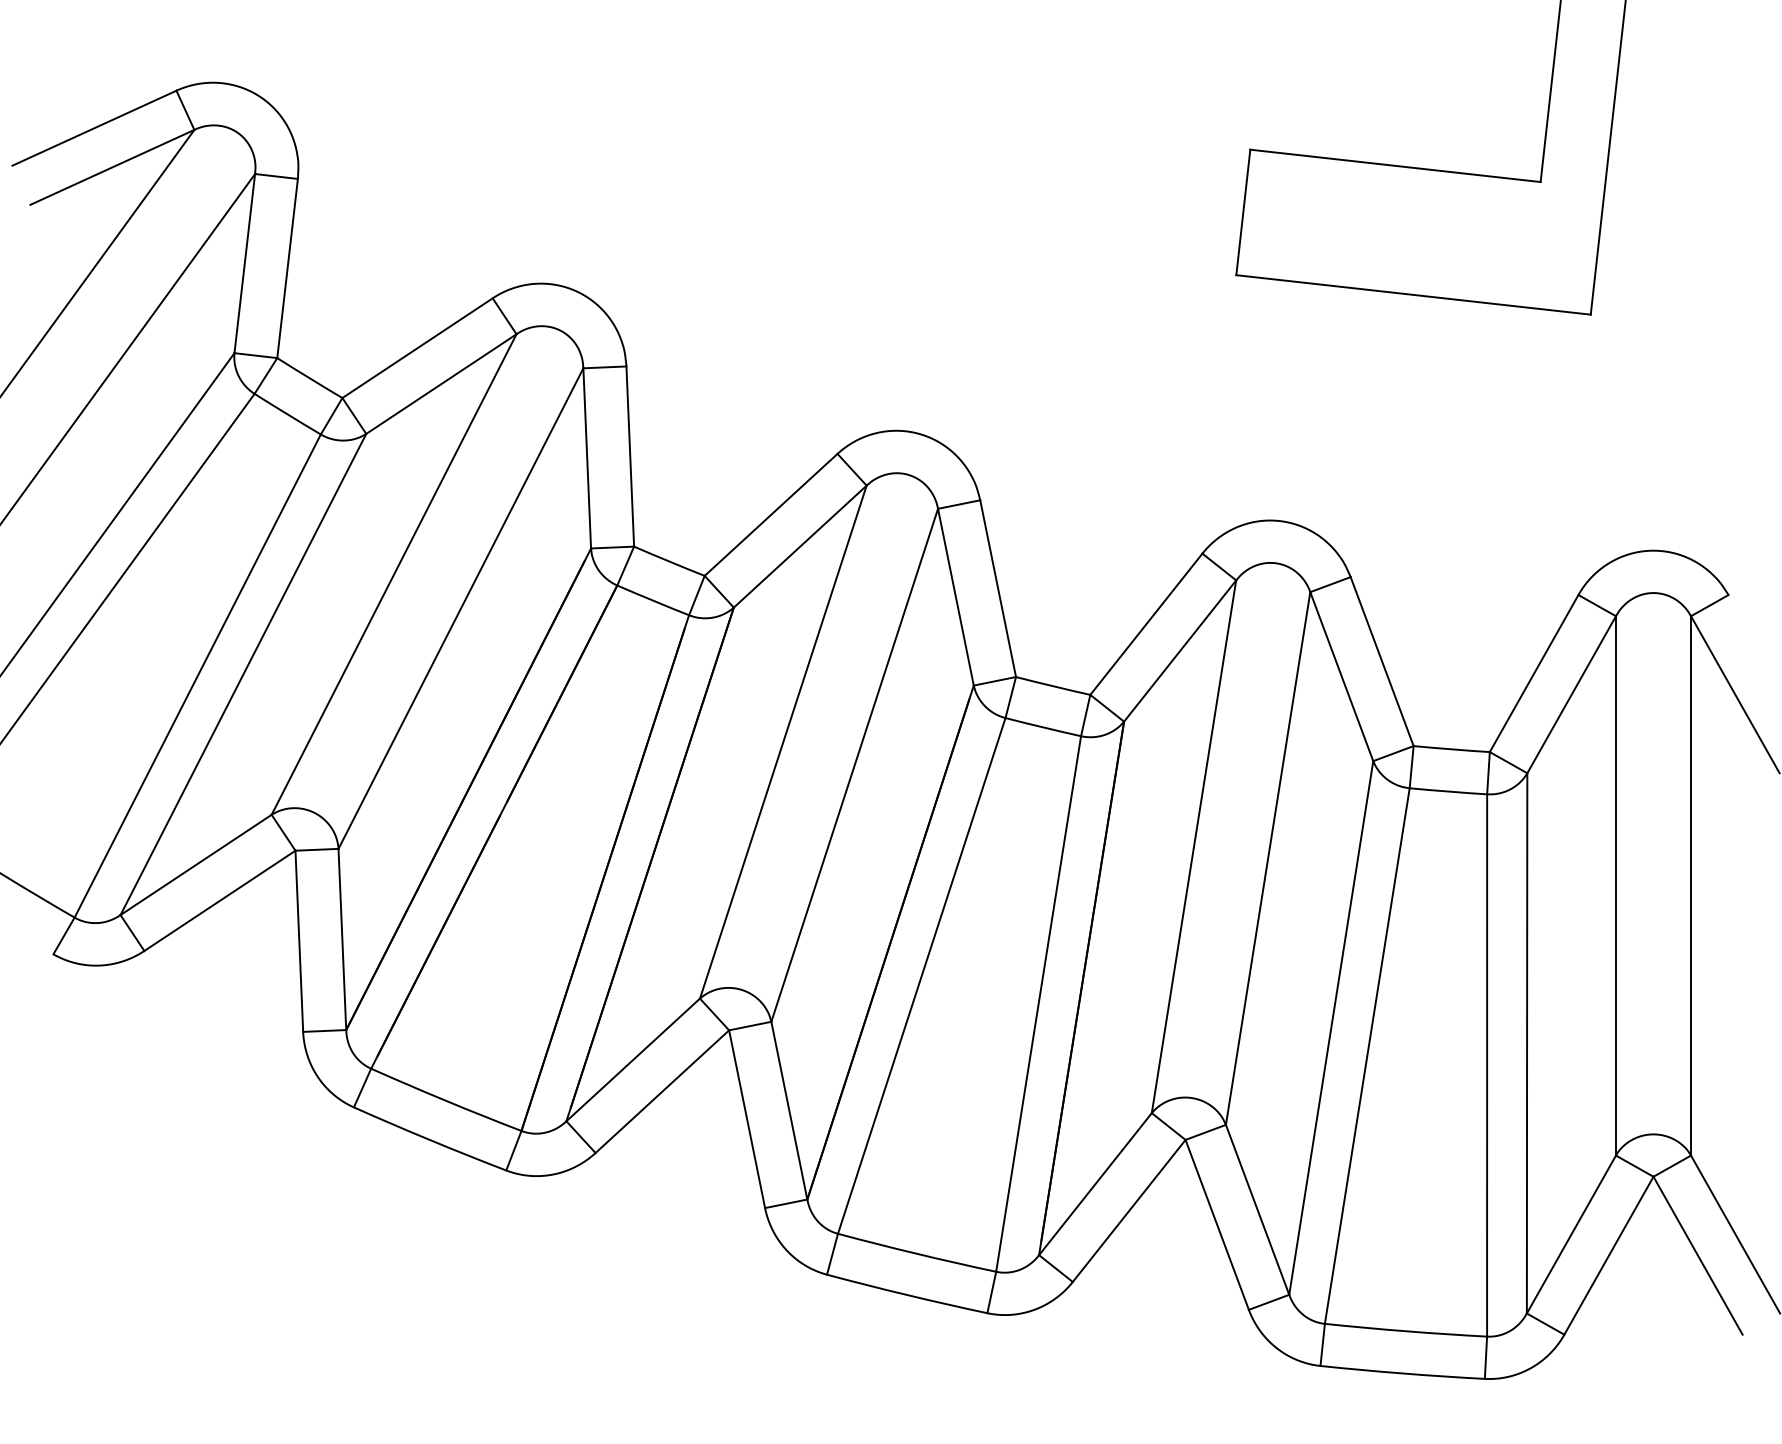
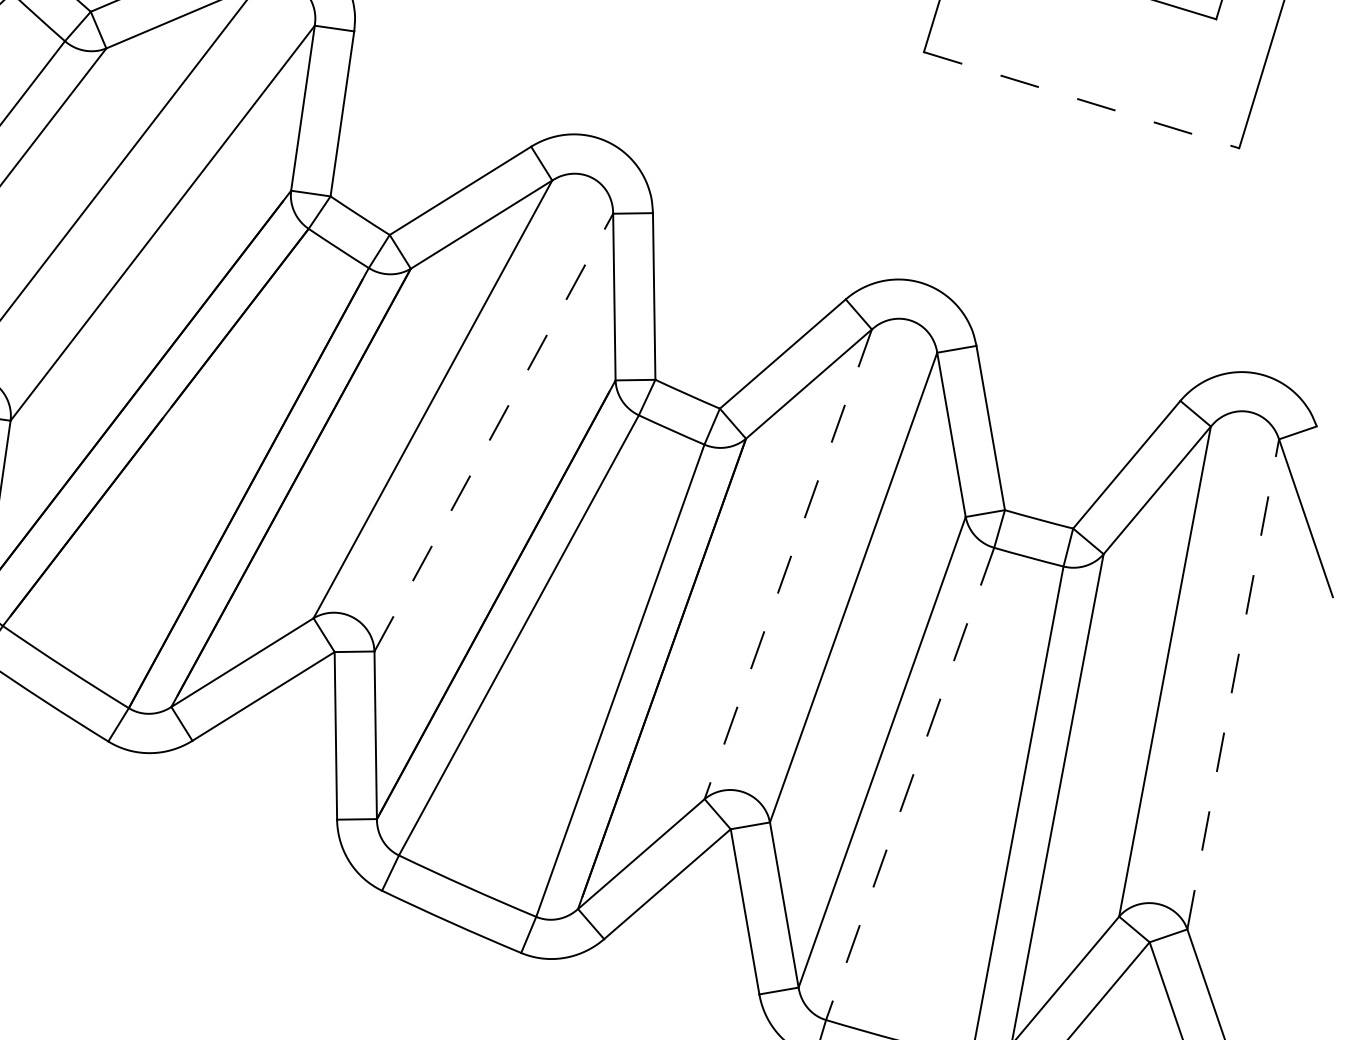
line: (1414, 294) -> (1082, 100), solid -> dashed
line: (854, 765) -> (493, 432), solid -> dashed
line: (1194, 846) -> (788, 564), solid -> dashed
line: (1691, 885) -> (1233, 684), solid -> dashed
line: (1367, 1056) -> (910, 784), solid -> dashed

